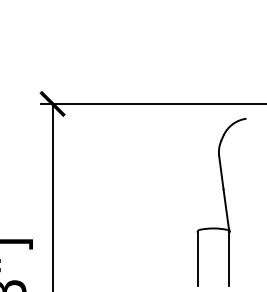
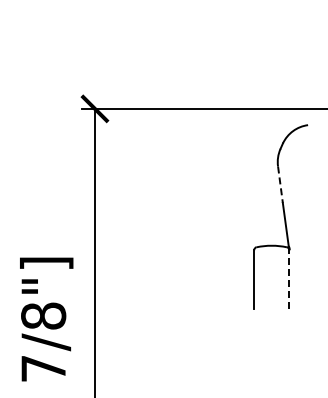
line: (221, 173) -> (280, 185), solid -> dashed
line: (229, 259) -> (289, 279), solid -> dashed

